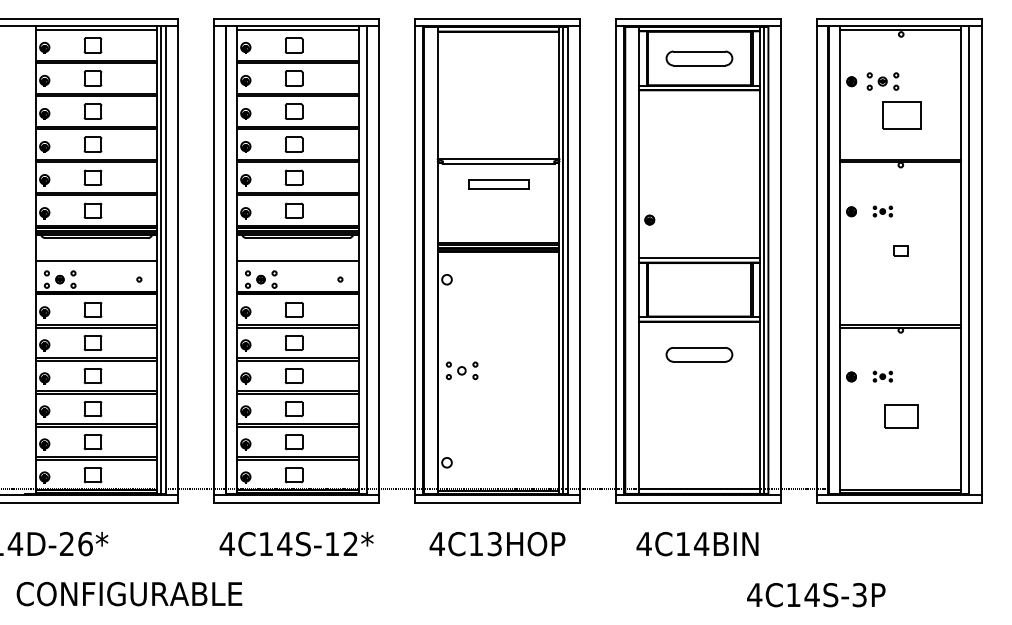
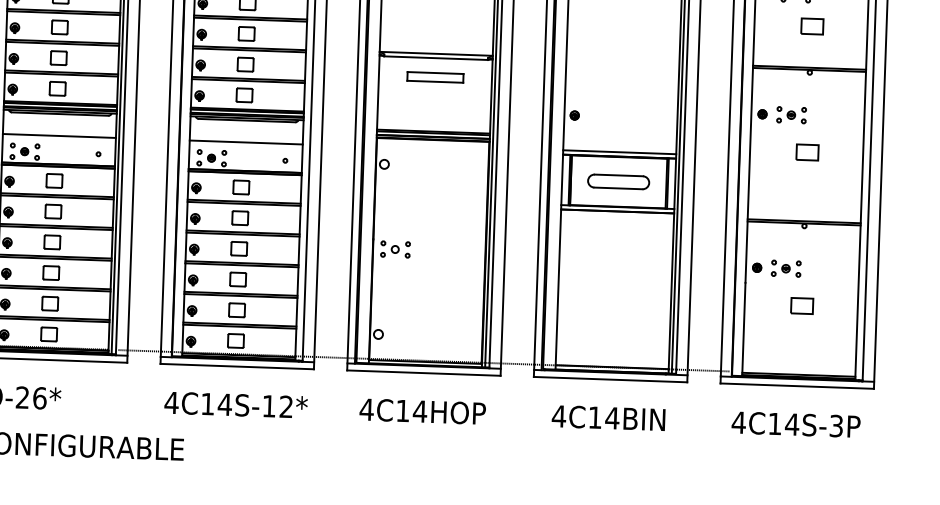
part: (901, 115) -> (812, 26), size x0.62
part: (882, 211) -> (791, 115), size x1.67
part: (901, 250) -> (807, 151), size x1.67
part: (699, 354) -> (618, 181), moved
part: (882, 376) -> (785, 268), size x1.67
part: (901, 416) -> (802, 306), size x0.71
text: (494, 544) -> (419, 411), 4C13HOP -> 4C14HOP
text: (816, 595) -> (796, 425), moved

